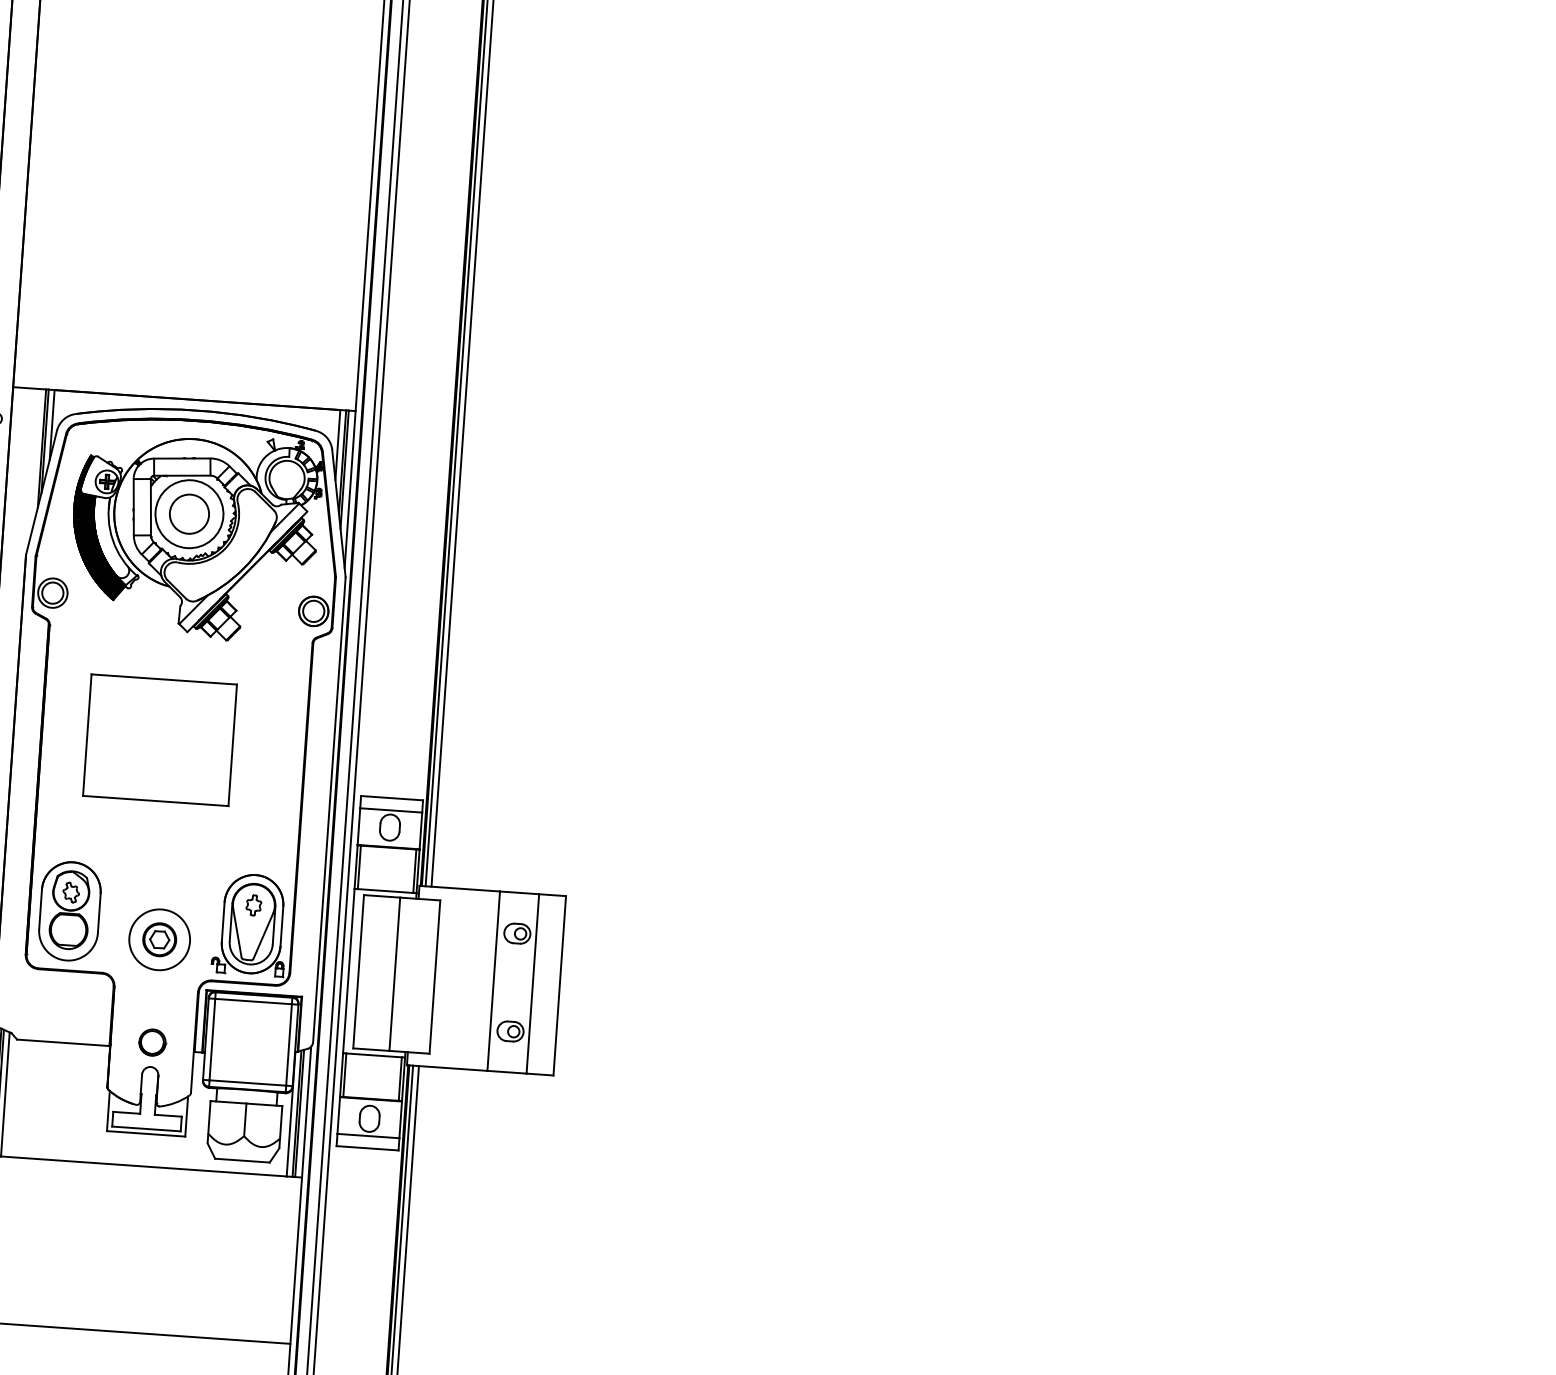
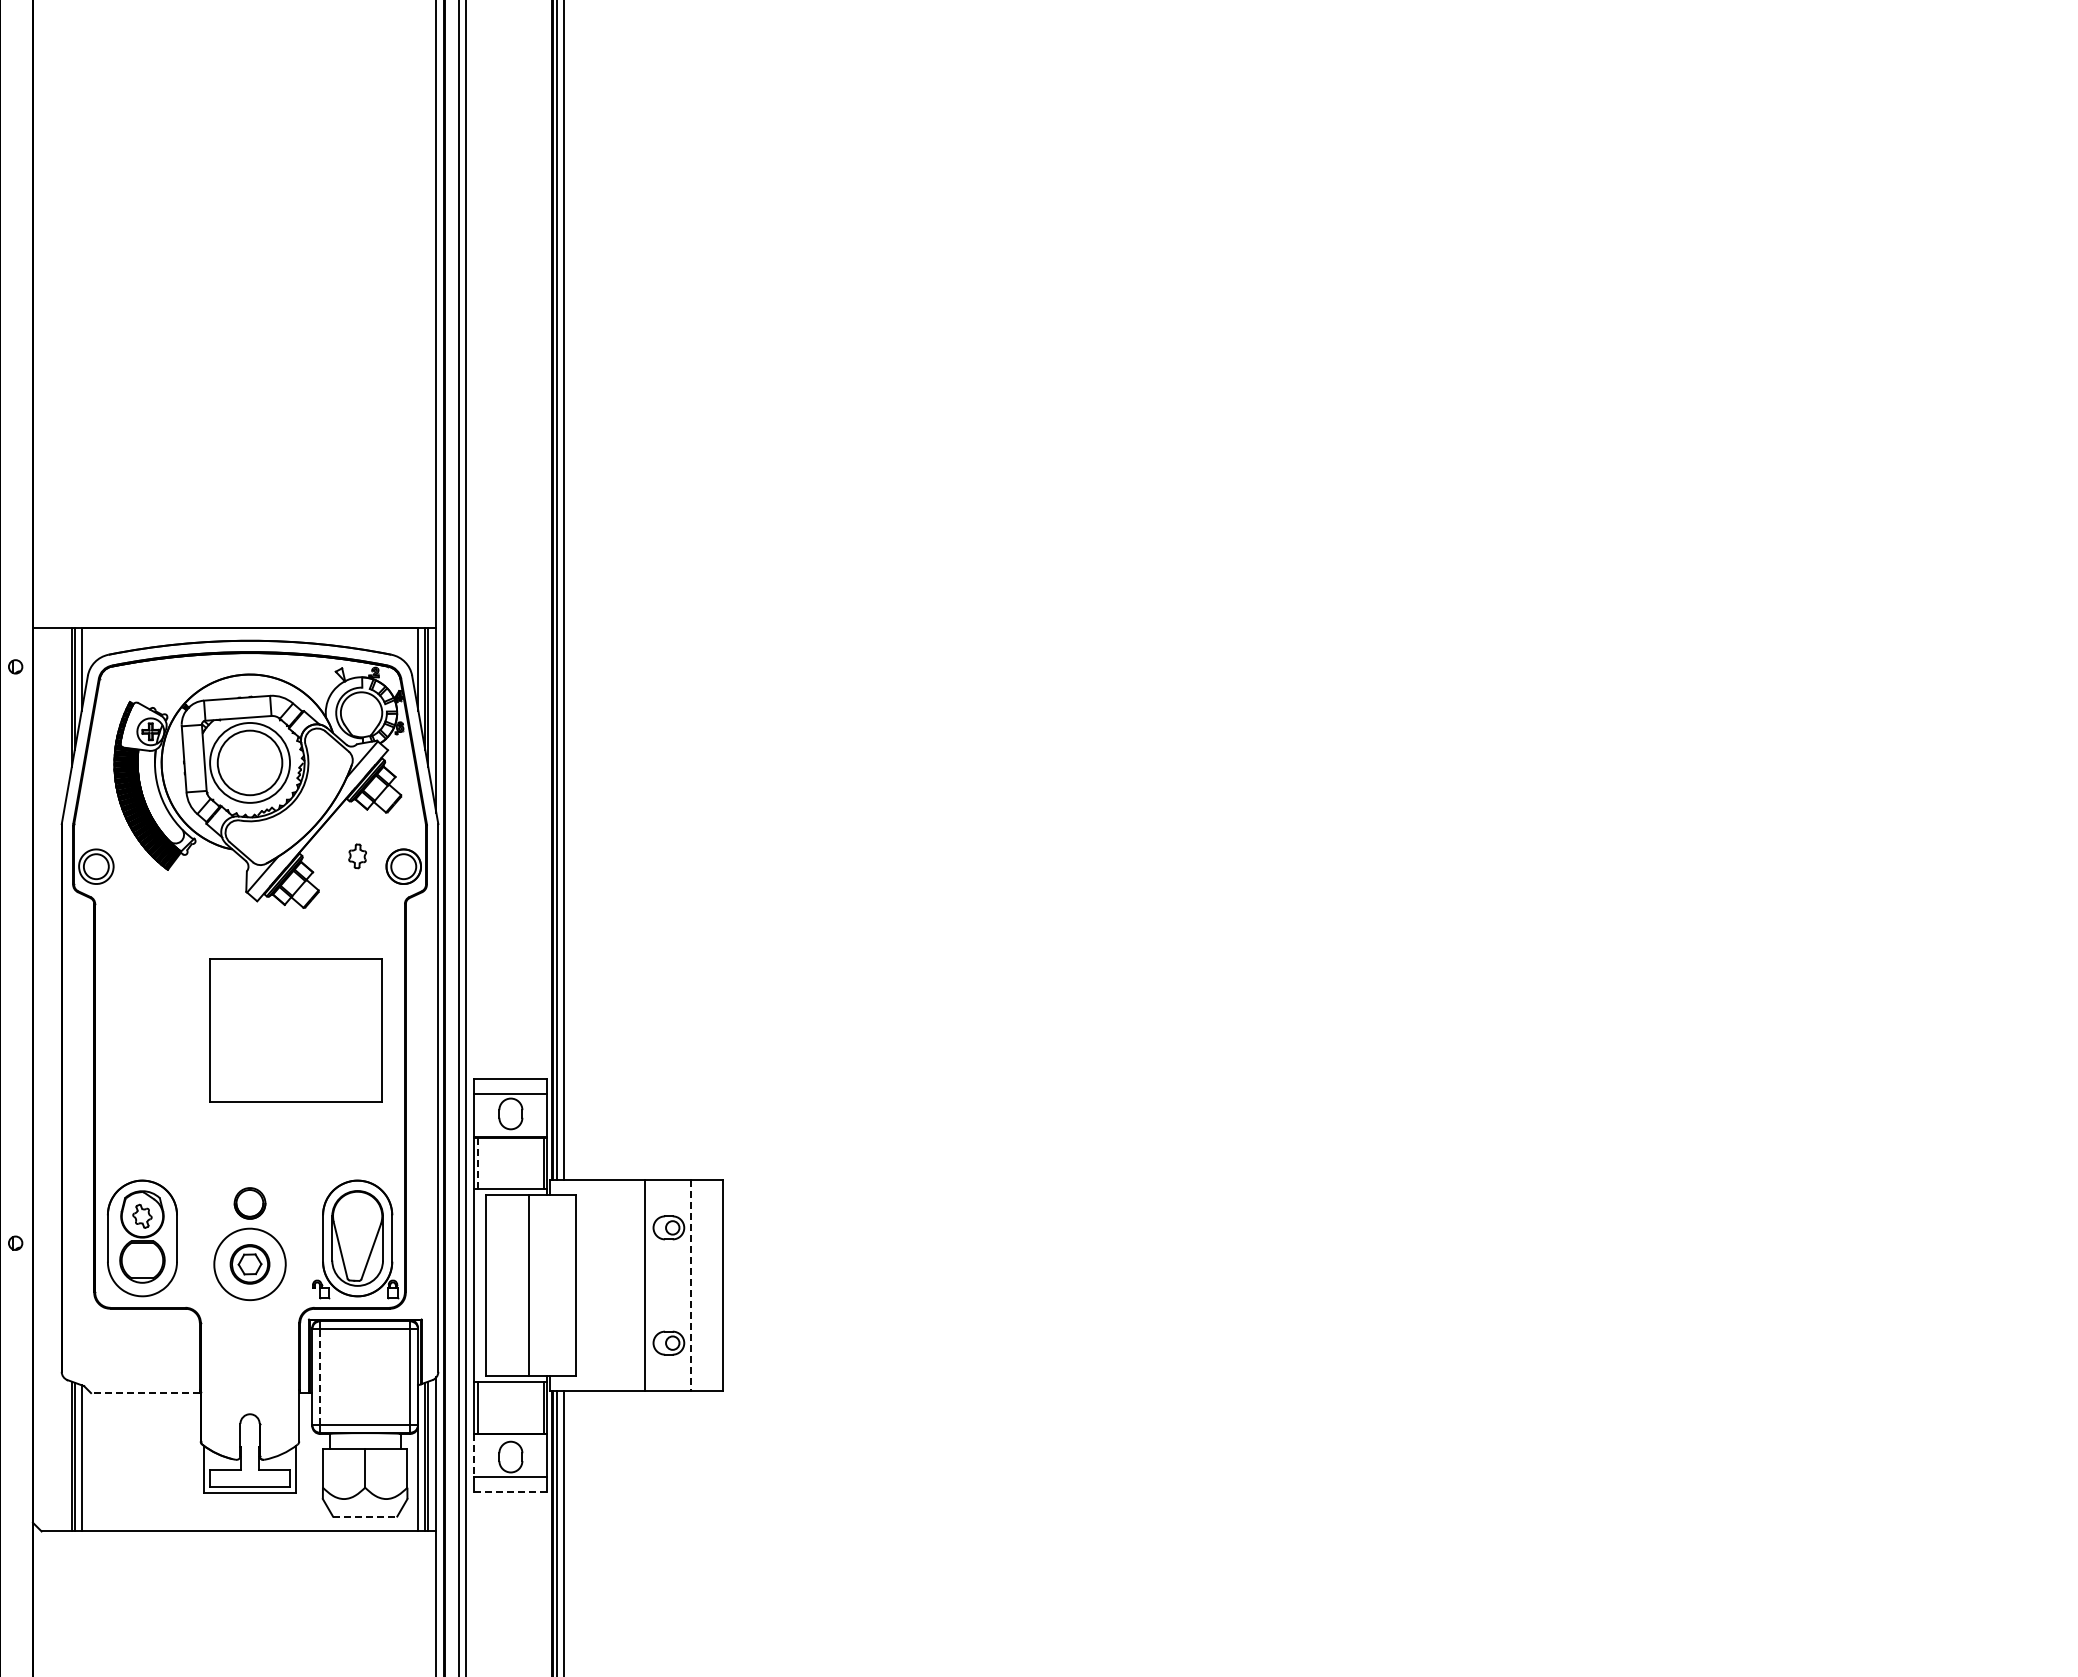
circle: (189, 513) -> (250, 762), size x1.4
part: (159, 740) -> (295, 1030), moved
line: (359, 867) -> (478, 1163), solid -> dashed
part: (253, 905) -> (357, 856), moved
line: (533, 983) -> (691, 1285), solid -> dashed
line: (212, 1039) -> (320, 1377), solid -> dashed
part: (152, 1042) -> (249, 1203), moved
line: (62, 1043) -> (144, 1393), solid -> dashed
line: (338, 1115) -> (474, 1455), solid -> dashed
line: (367, 1148) -> (510, 1491), solid -> dashed
line: (242, 1160) -> (365, 1516), solid -> dashed

